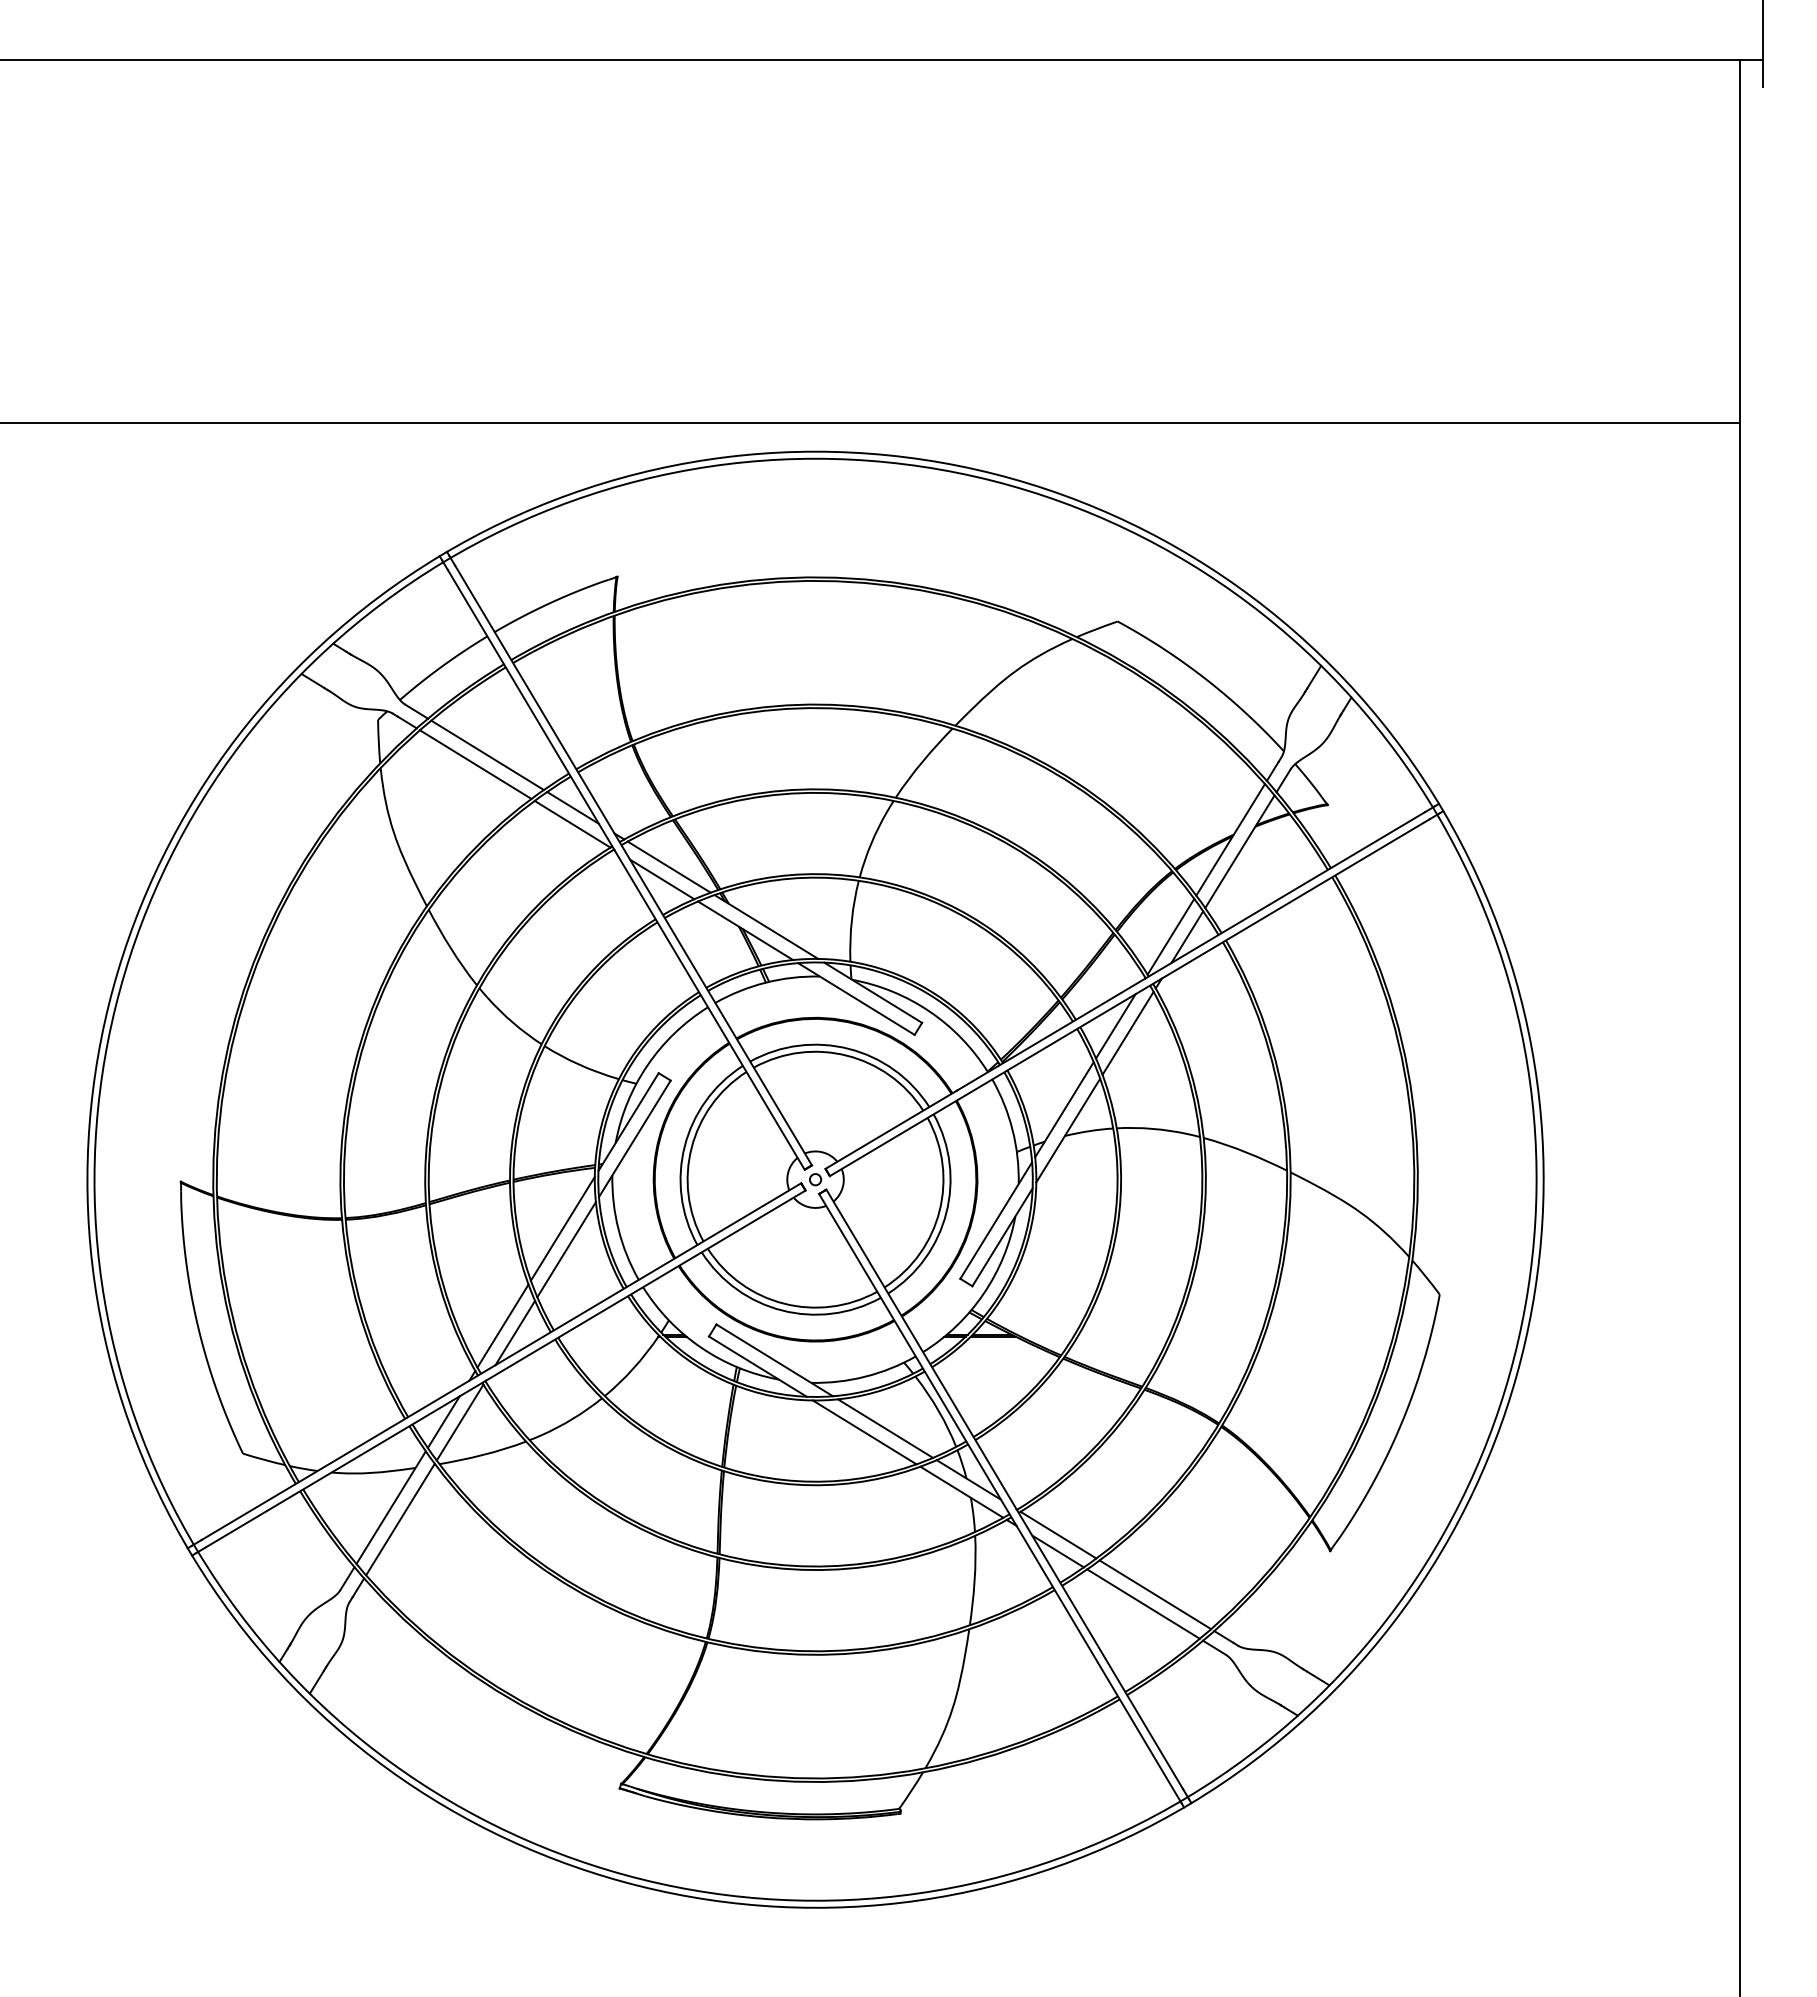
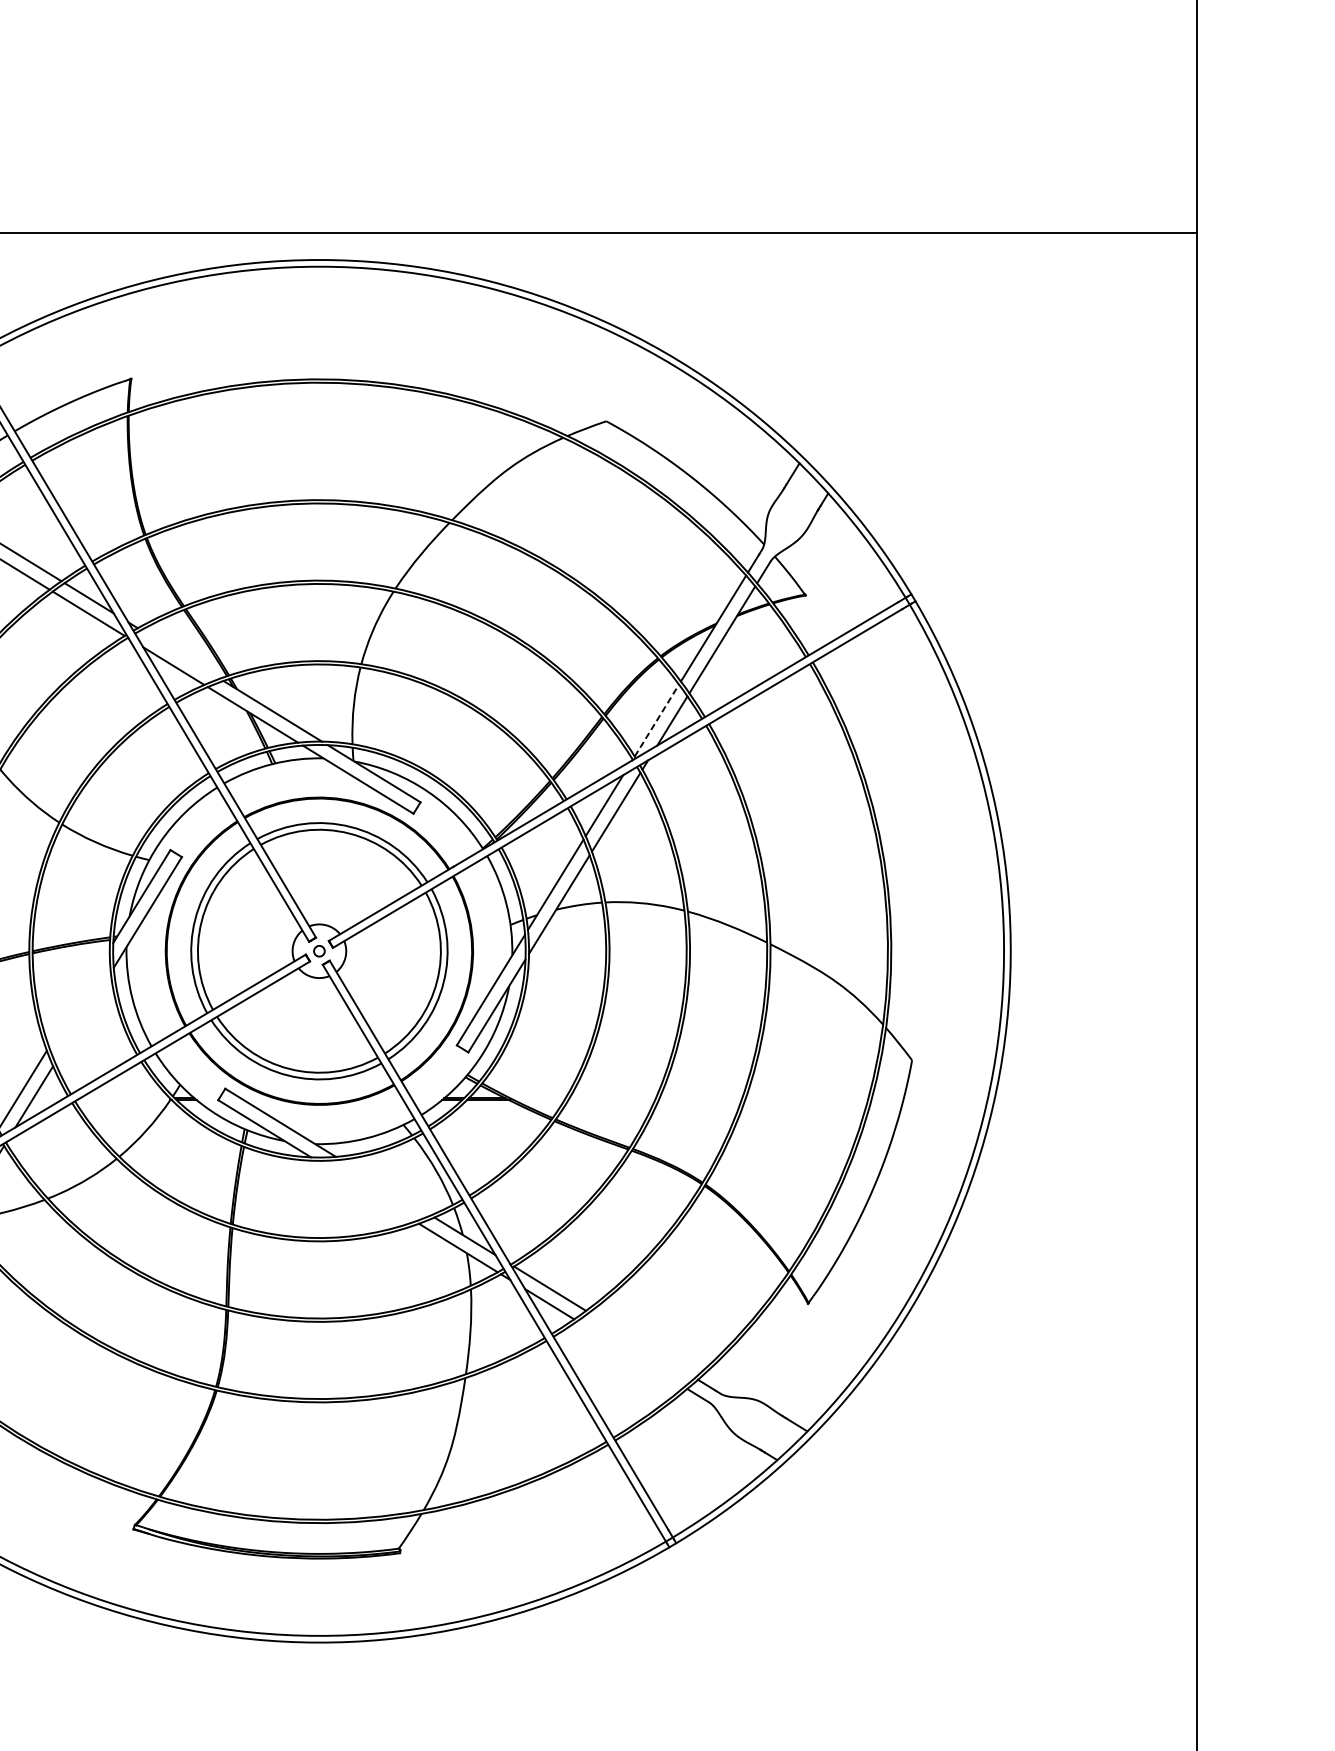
line: (668, 866) -> (179, 653), removed
line: (1170, 936) -> (656, 720), solid -> dashed
line: (562, 1228) -> (79, 997), removed
line: (566, 1249) -> (82, 1017), removed
line: (885, 1428) -> (385, 1187), removed
line: (864, 1432) -> (365, 1191), removed
line: (1155, 1594) -> (642, 1345), removed
line: (1143, 1603) -> (630, 1353), removed

